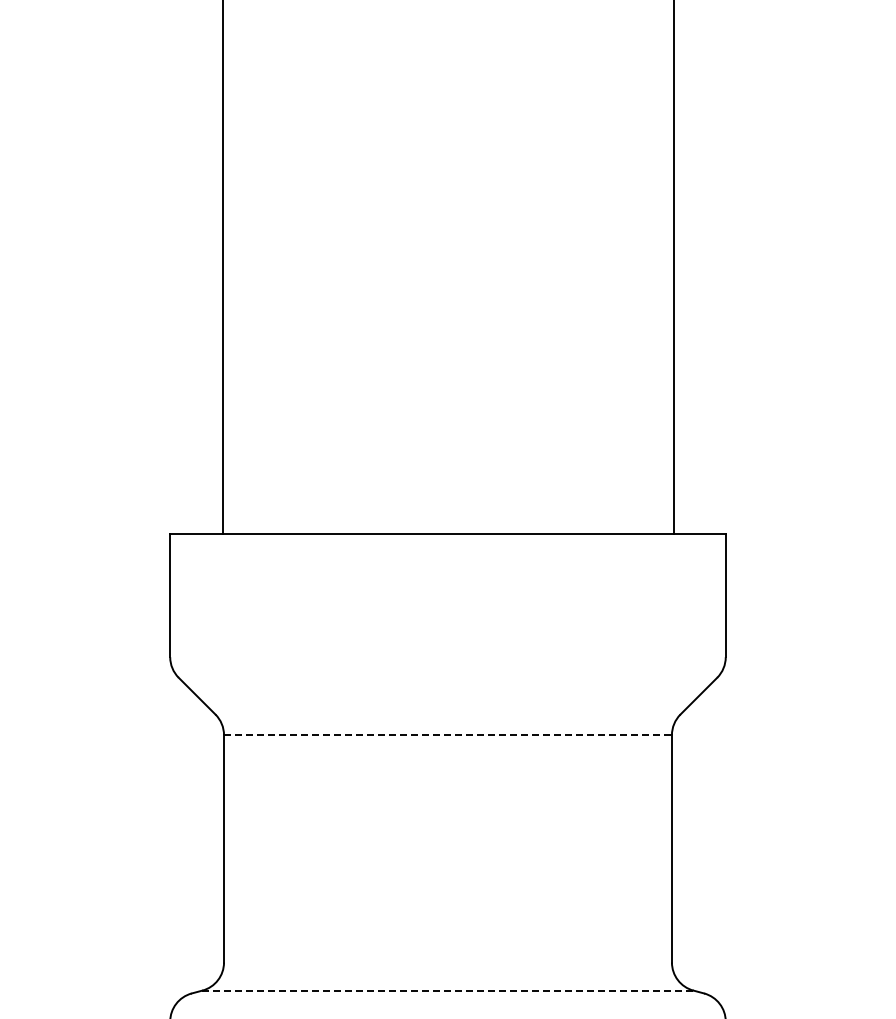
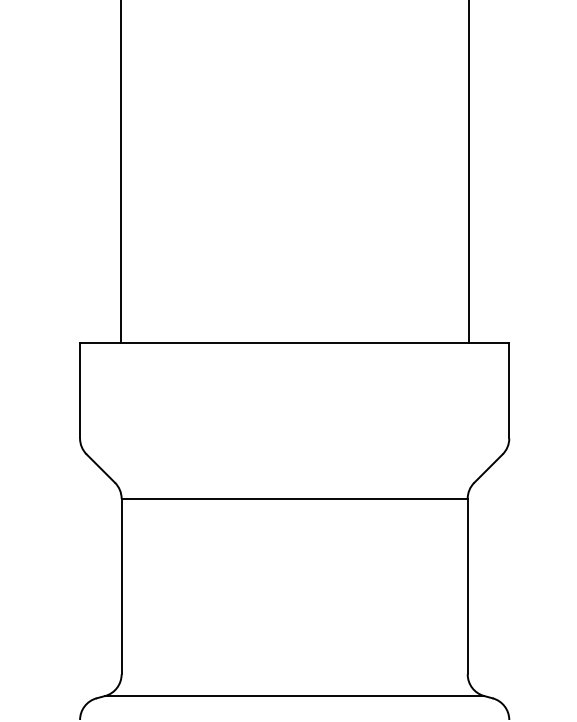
line: (447, 735) -> (294, 498), dashed -> solid
line: (447, 990) -> (294, 695), dashed -> solid

